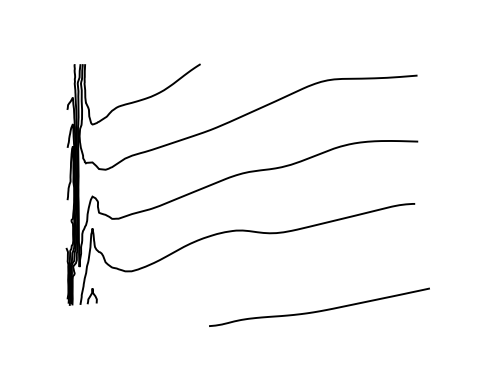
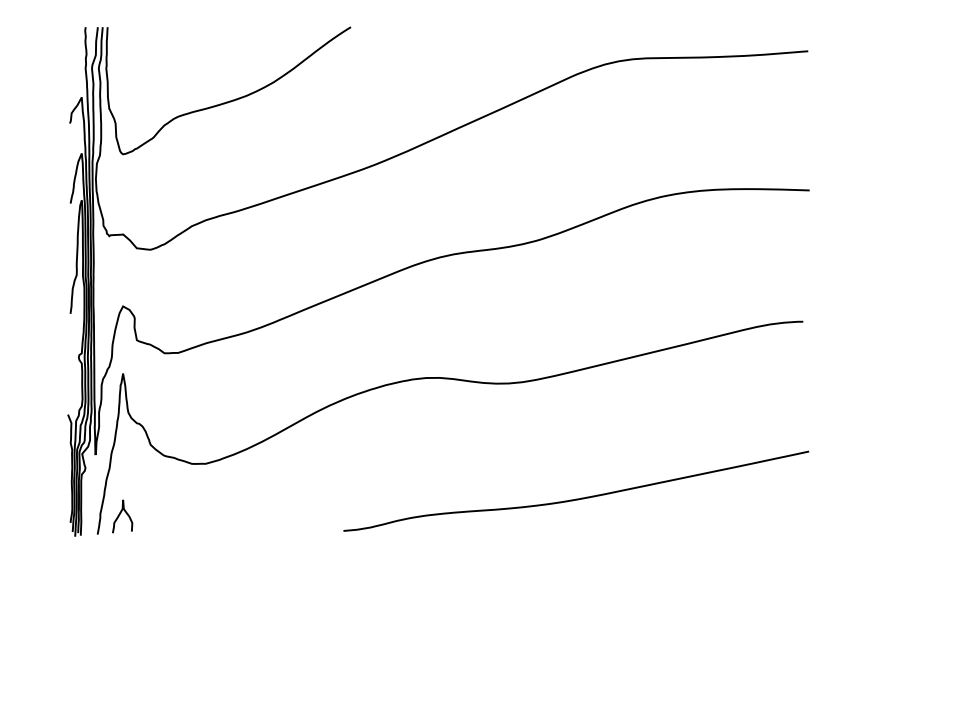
curve: (319, 310) -> (576, 497), moved

